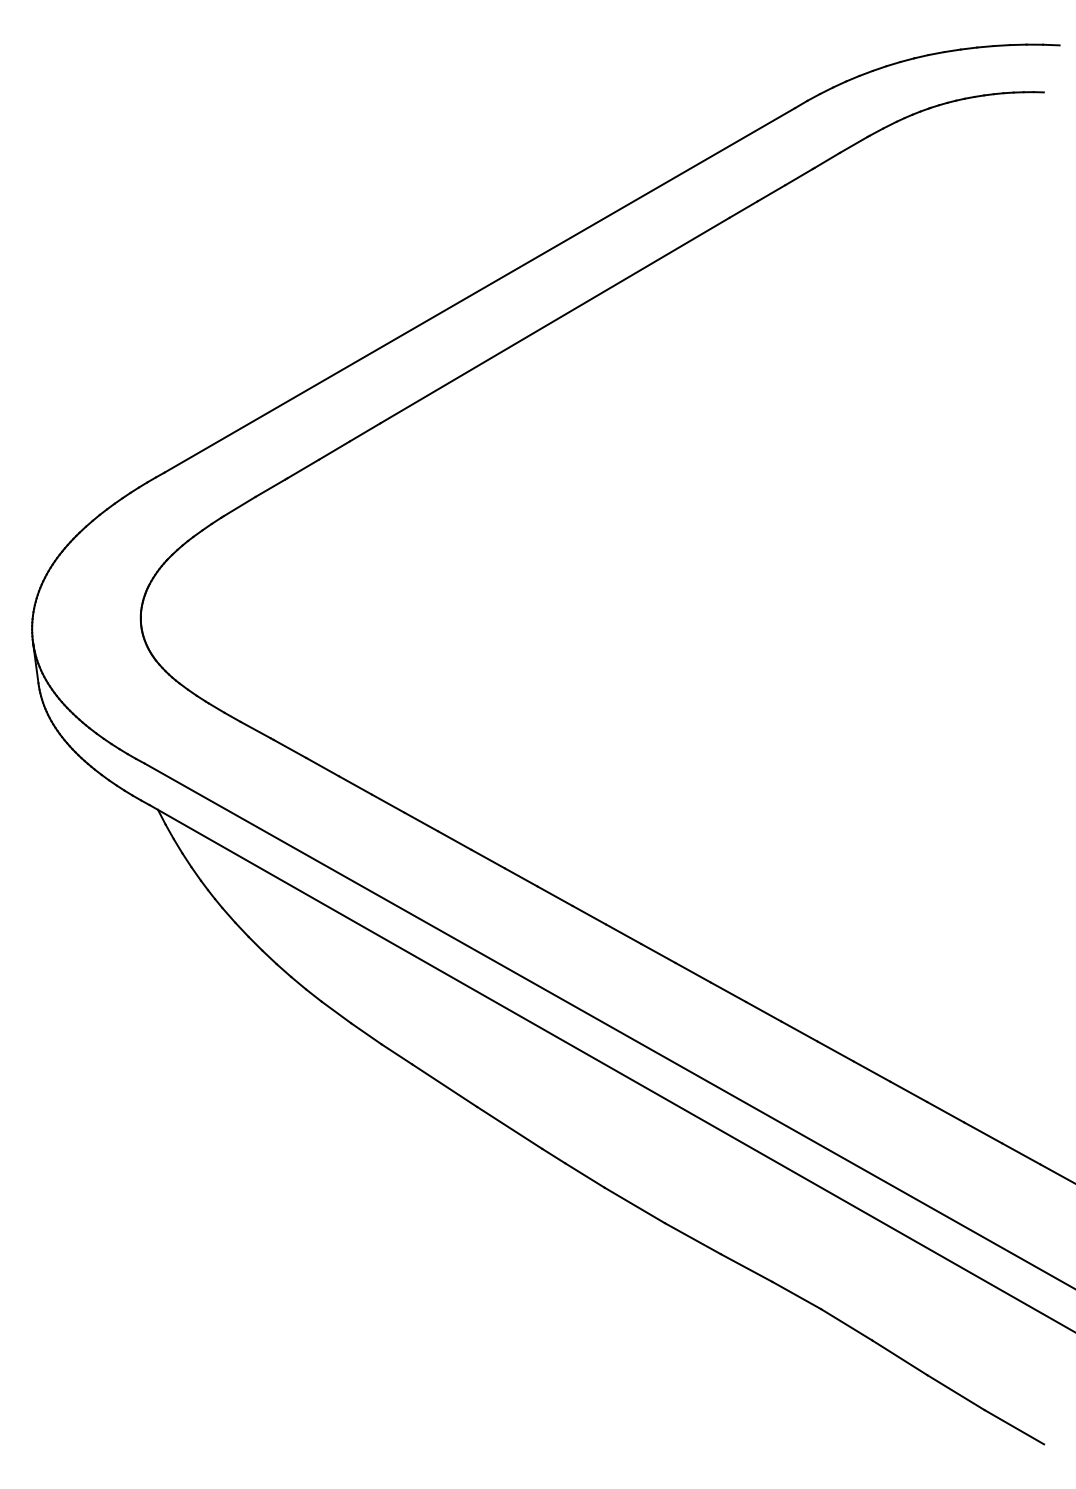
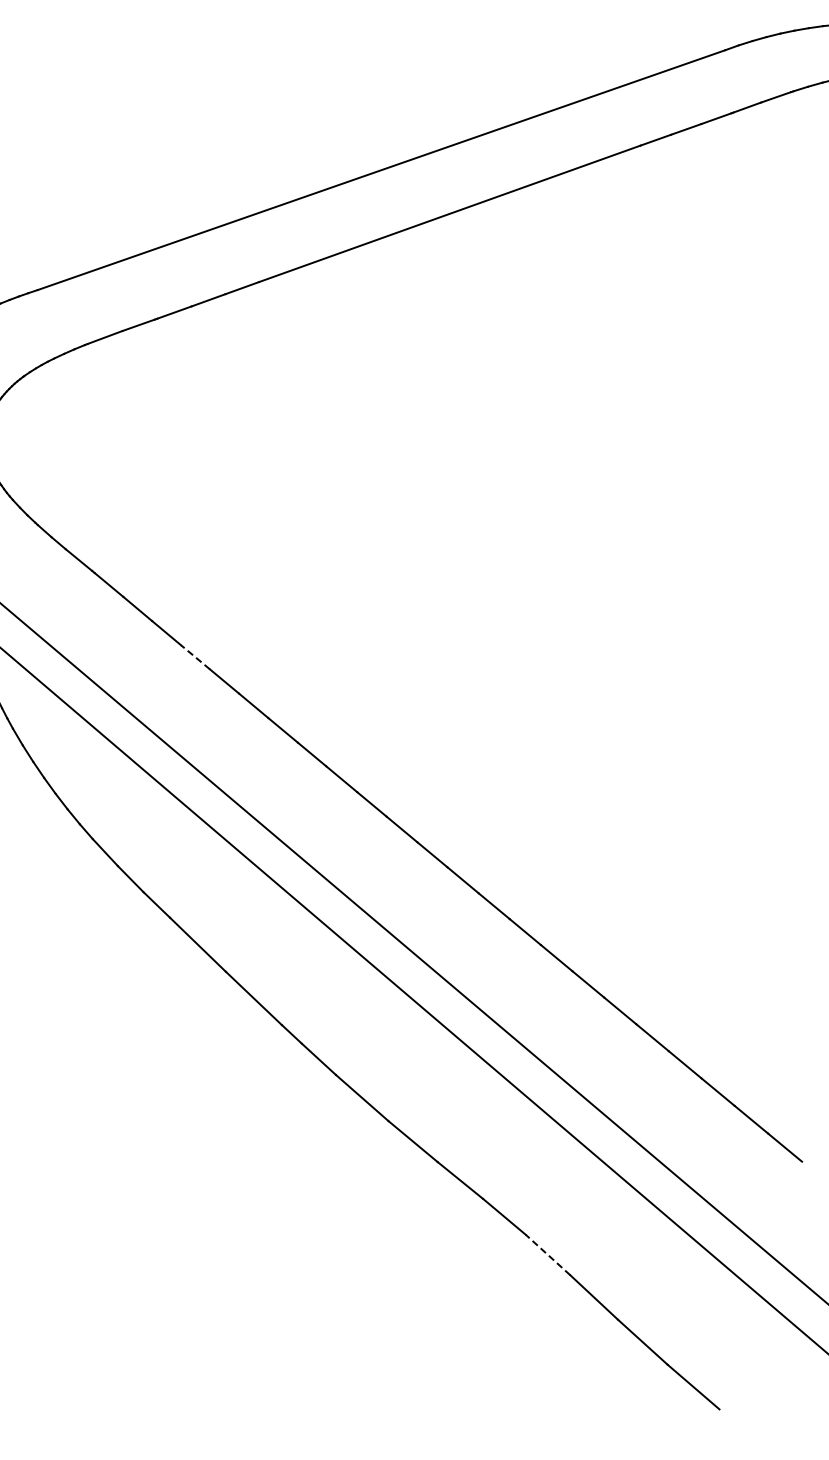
line: (388, 803) -> (195, 657), solid -> dashed
line: (846, 1324) -> (547, 1254), solid -> dashed

